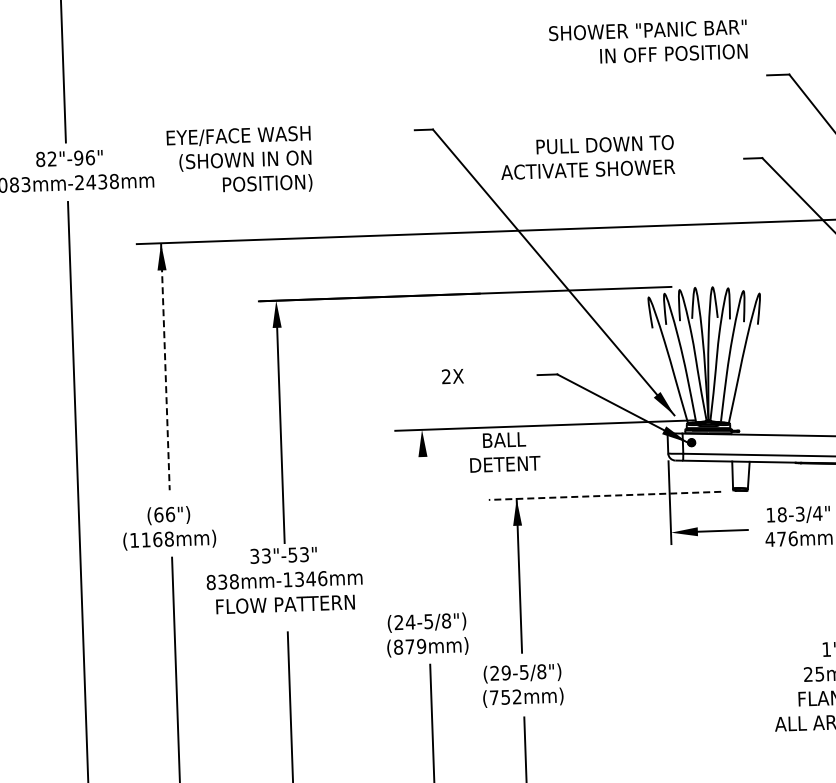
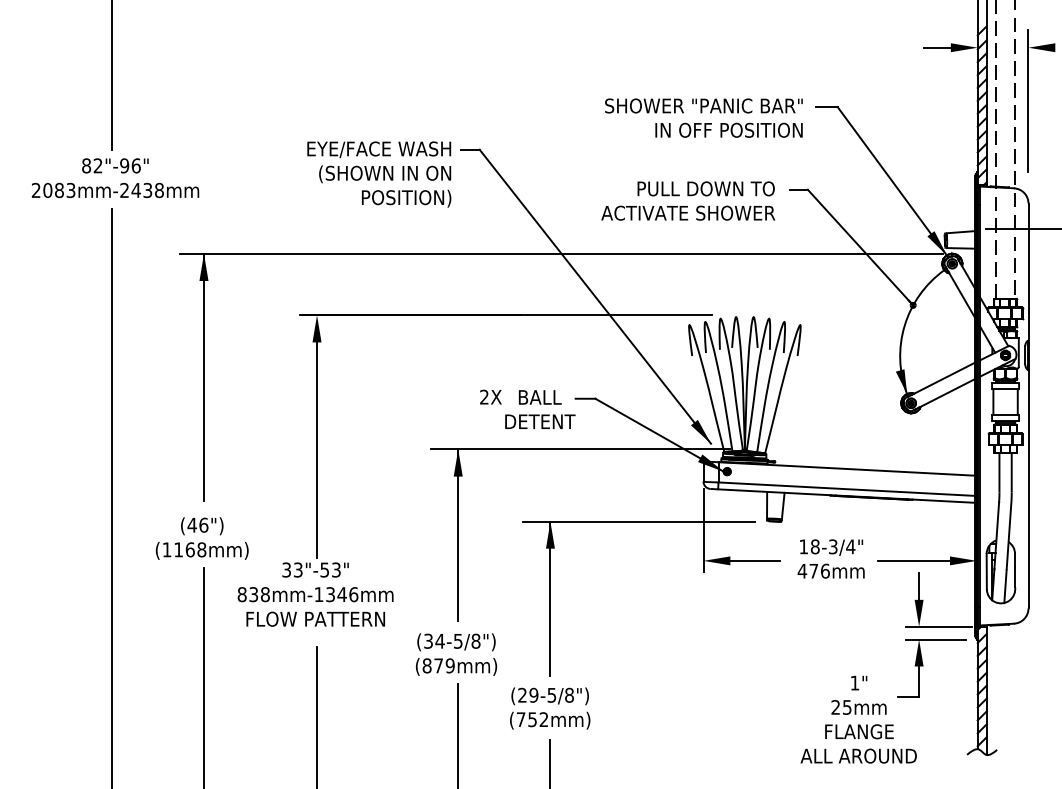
text: (647, 41) -> (703, 117), moved
text: (587, 156) -> (688, 200), moved
text: (239, 161) -> (379, 174), moved
line: (164, 366) -> (203, 377), dashed -> solid
text: (505, 452) -> (540, 409), moved
line: (604, 495) -> (638, 521), dashed -> solid
text: (158, 514) -> (191, 524), (66") -> (46")
line: (425, 514) -> (458, 534), added
text: (399, 622) -> (428, 641), (24-5/8") -> (34-5/8")

